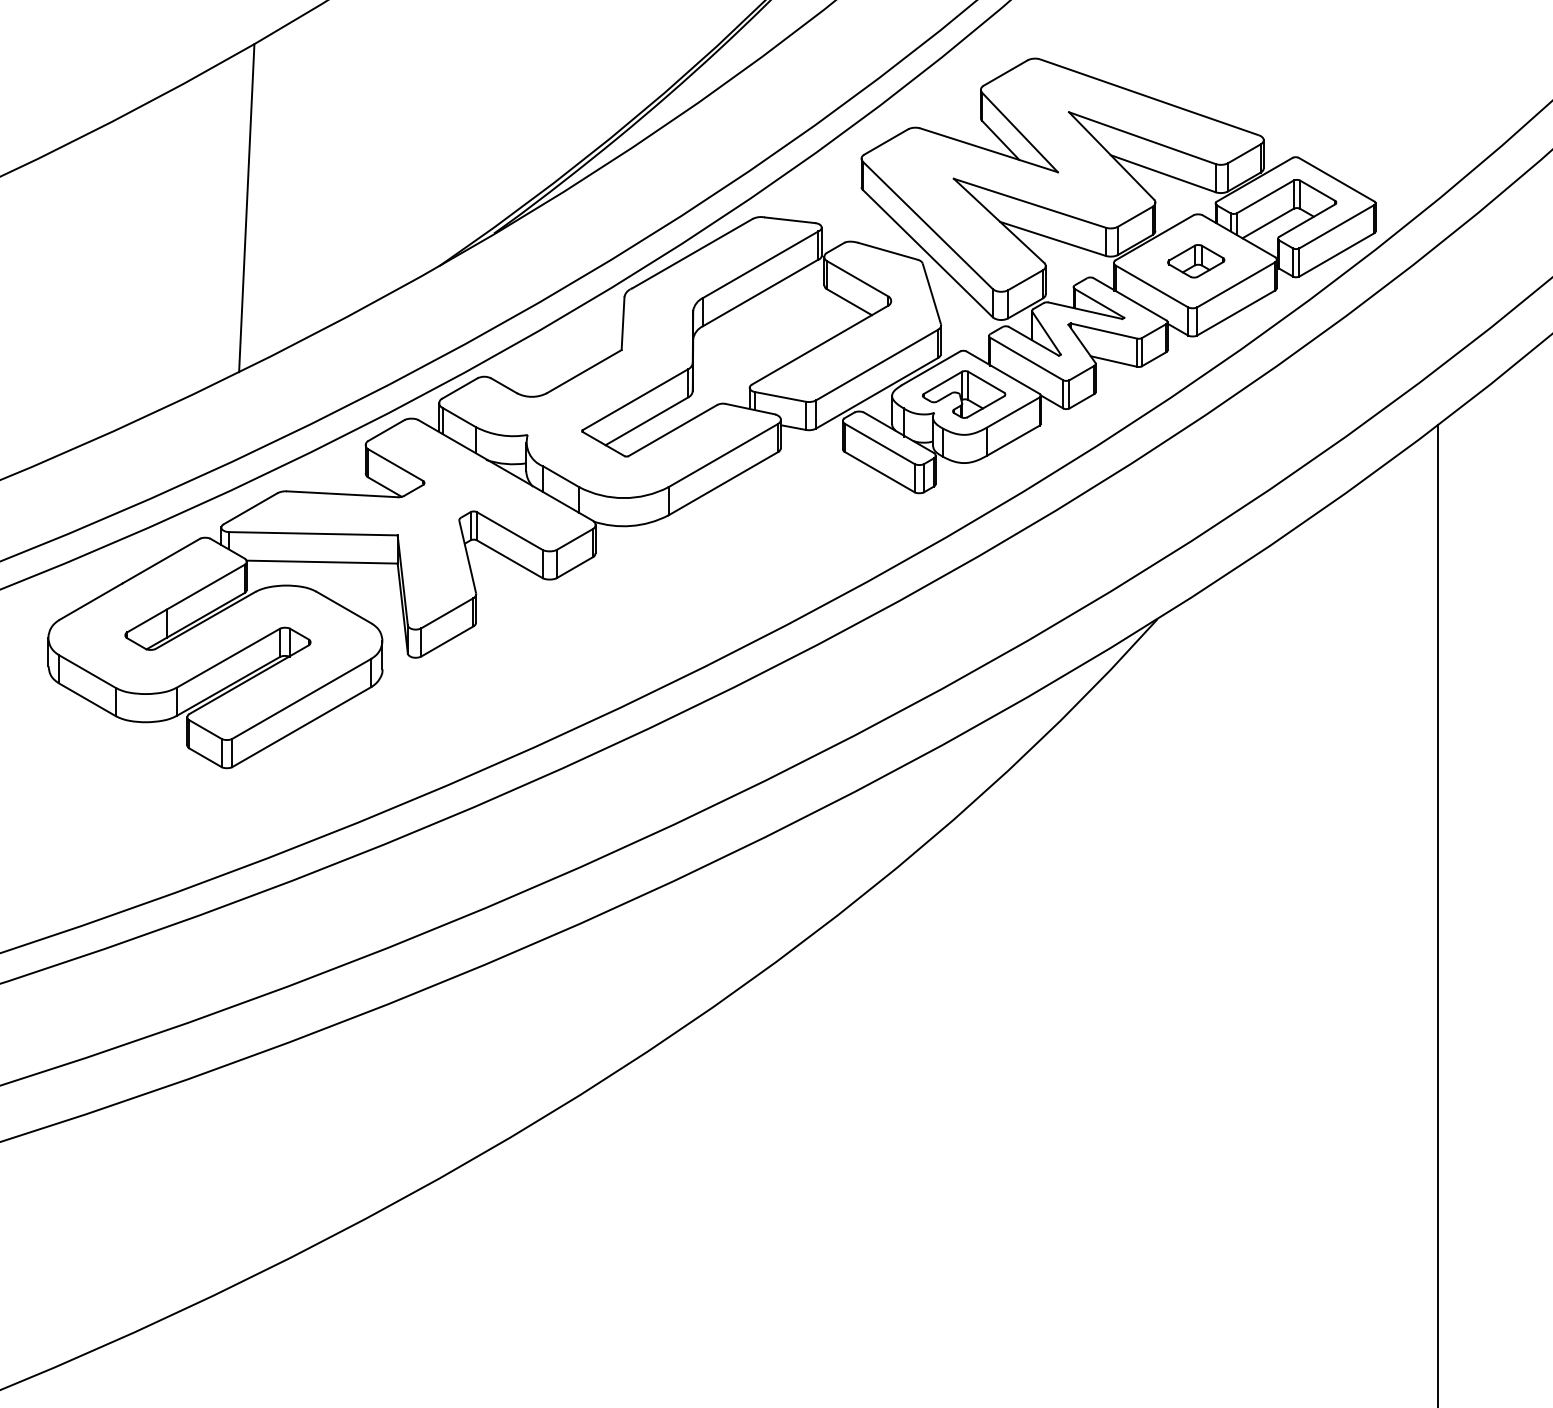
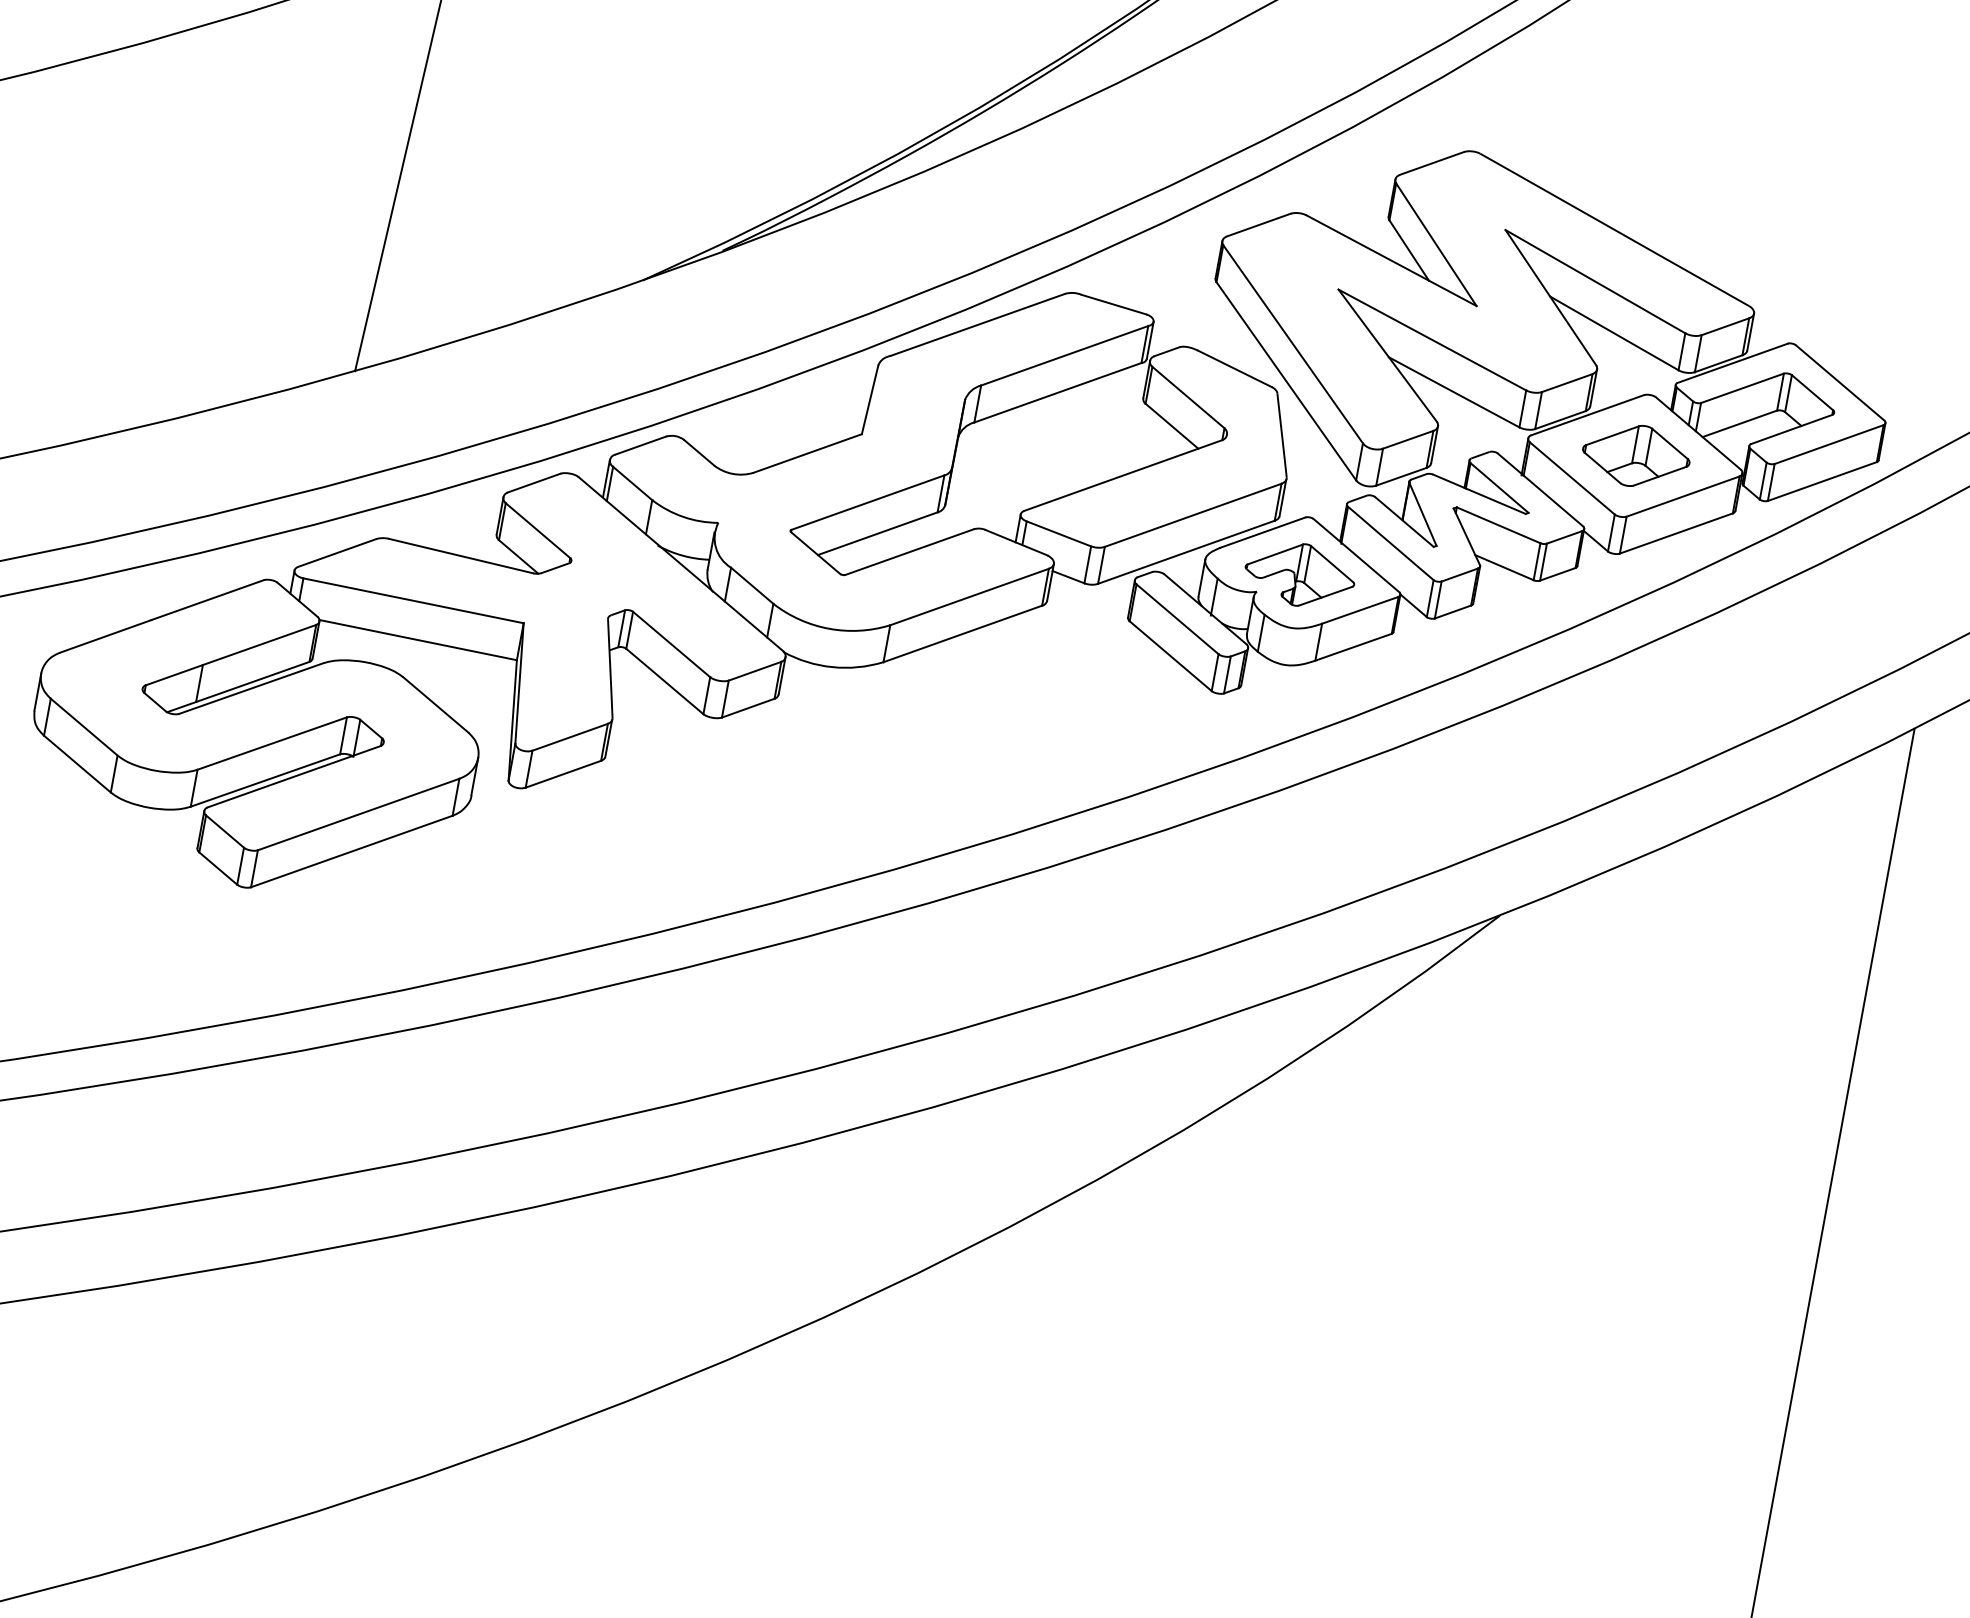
part: (1196, 261) -> (1636, 456), size x1.43

